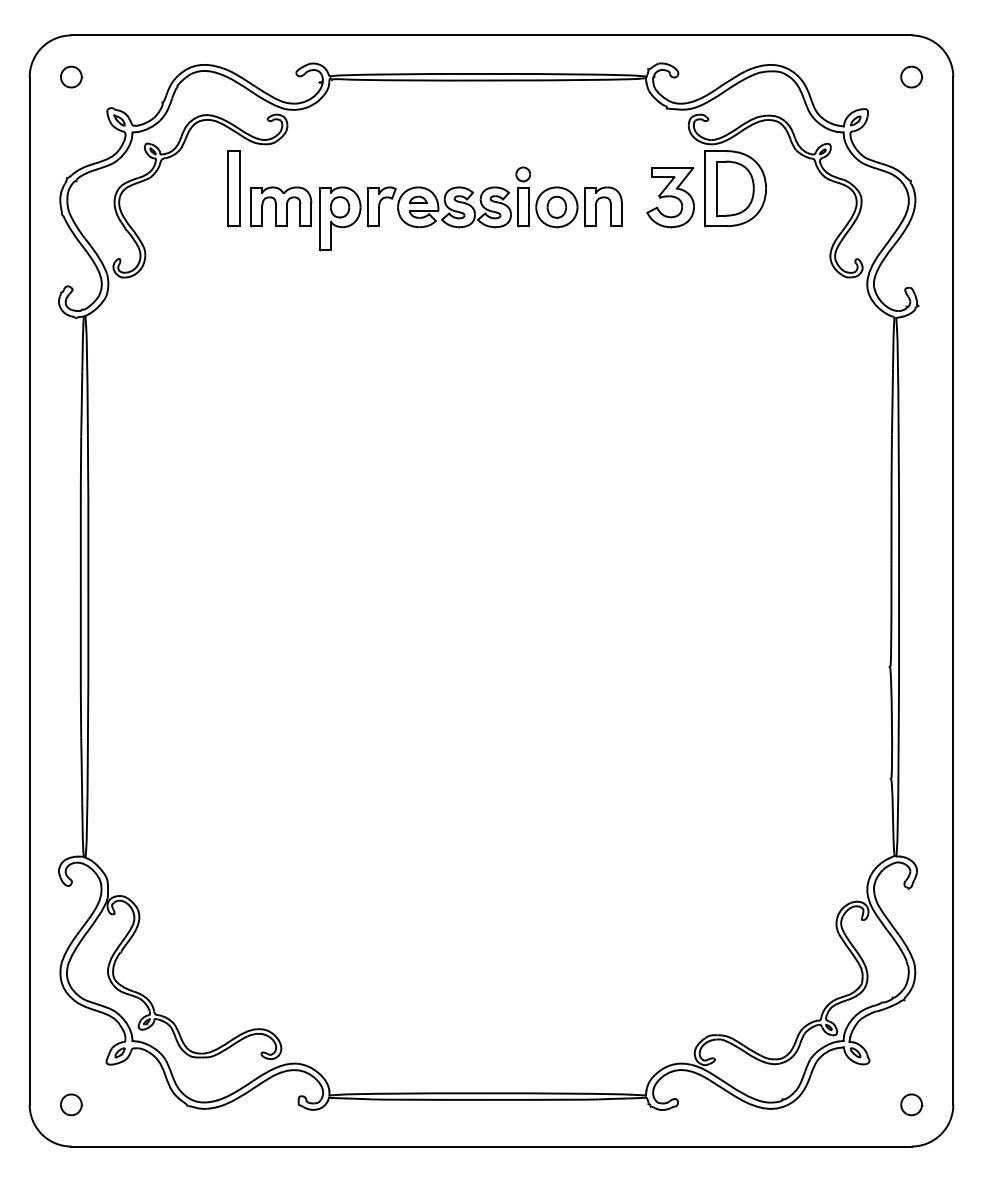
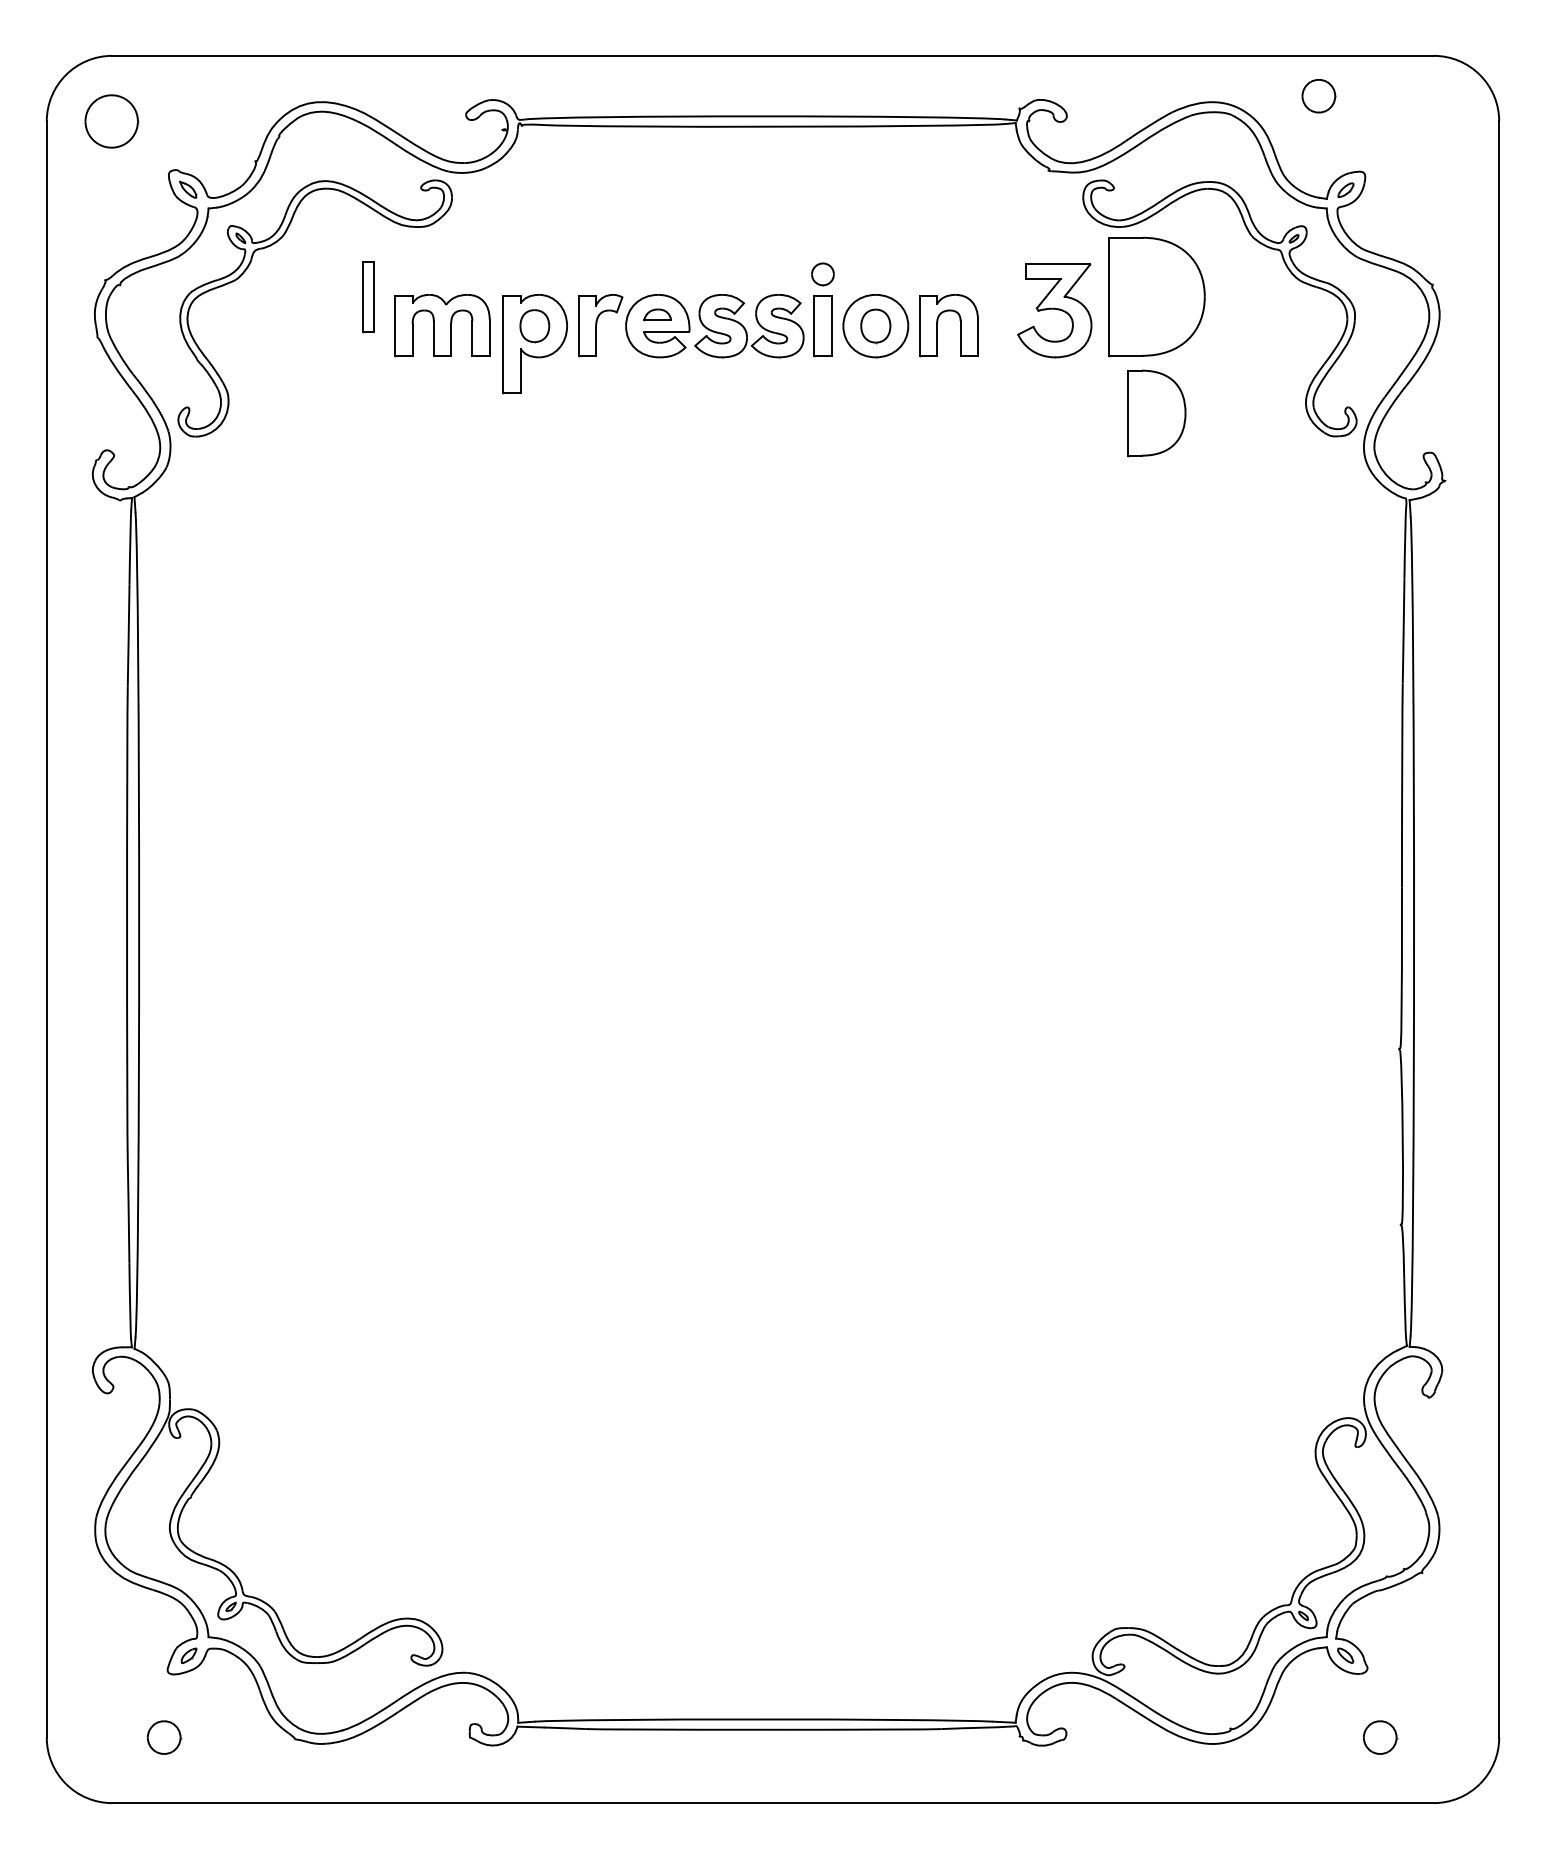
part: (71, 76) -> (112, 120), size x1.6
part: (911, 76) -> (1318, 95), moved
part: (233, 188) -> (367, 296), size x0.6
part: (735, 188) -> (1156, 412), moved
part: (71, 1104) -> (164, 1737), moved
part: (911, 1104) -> (1380, 1737), moved

